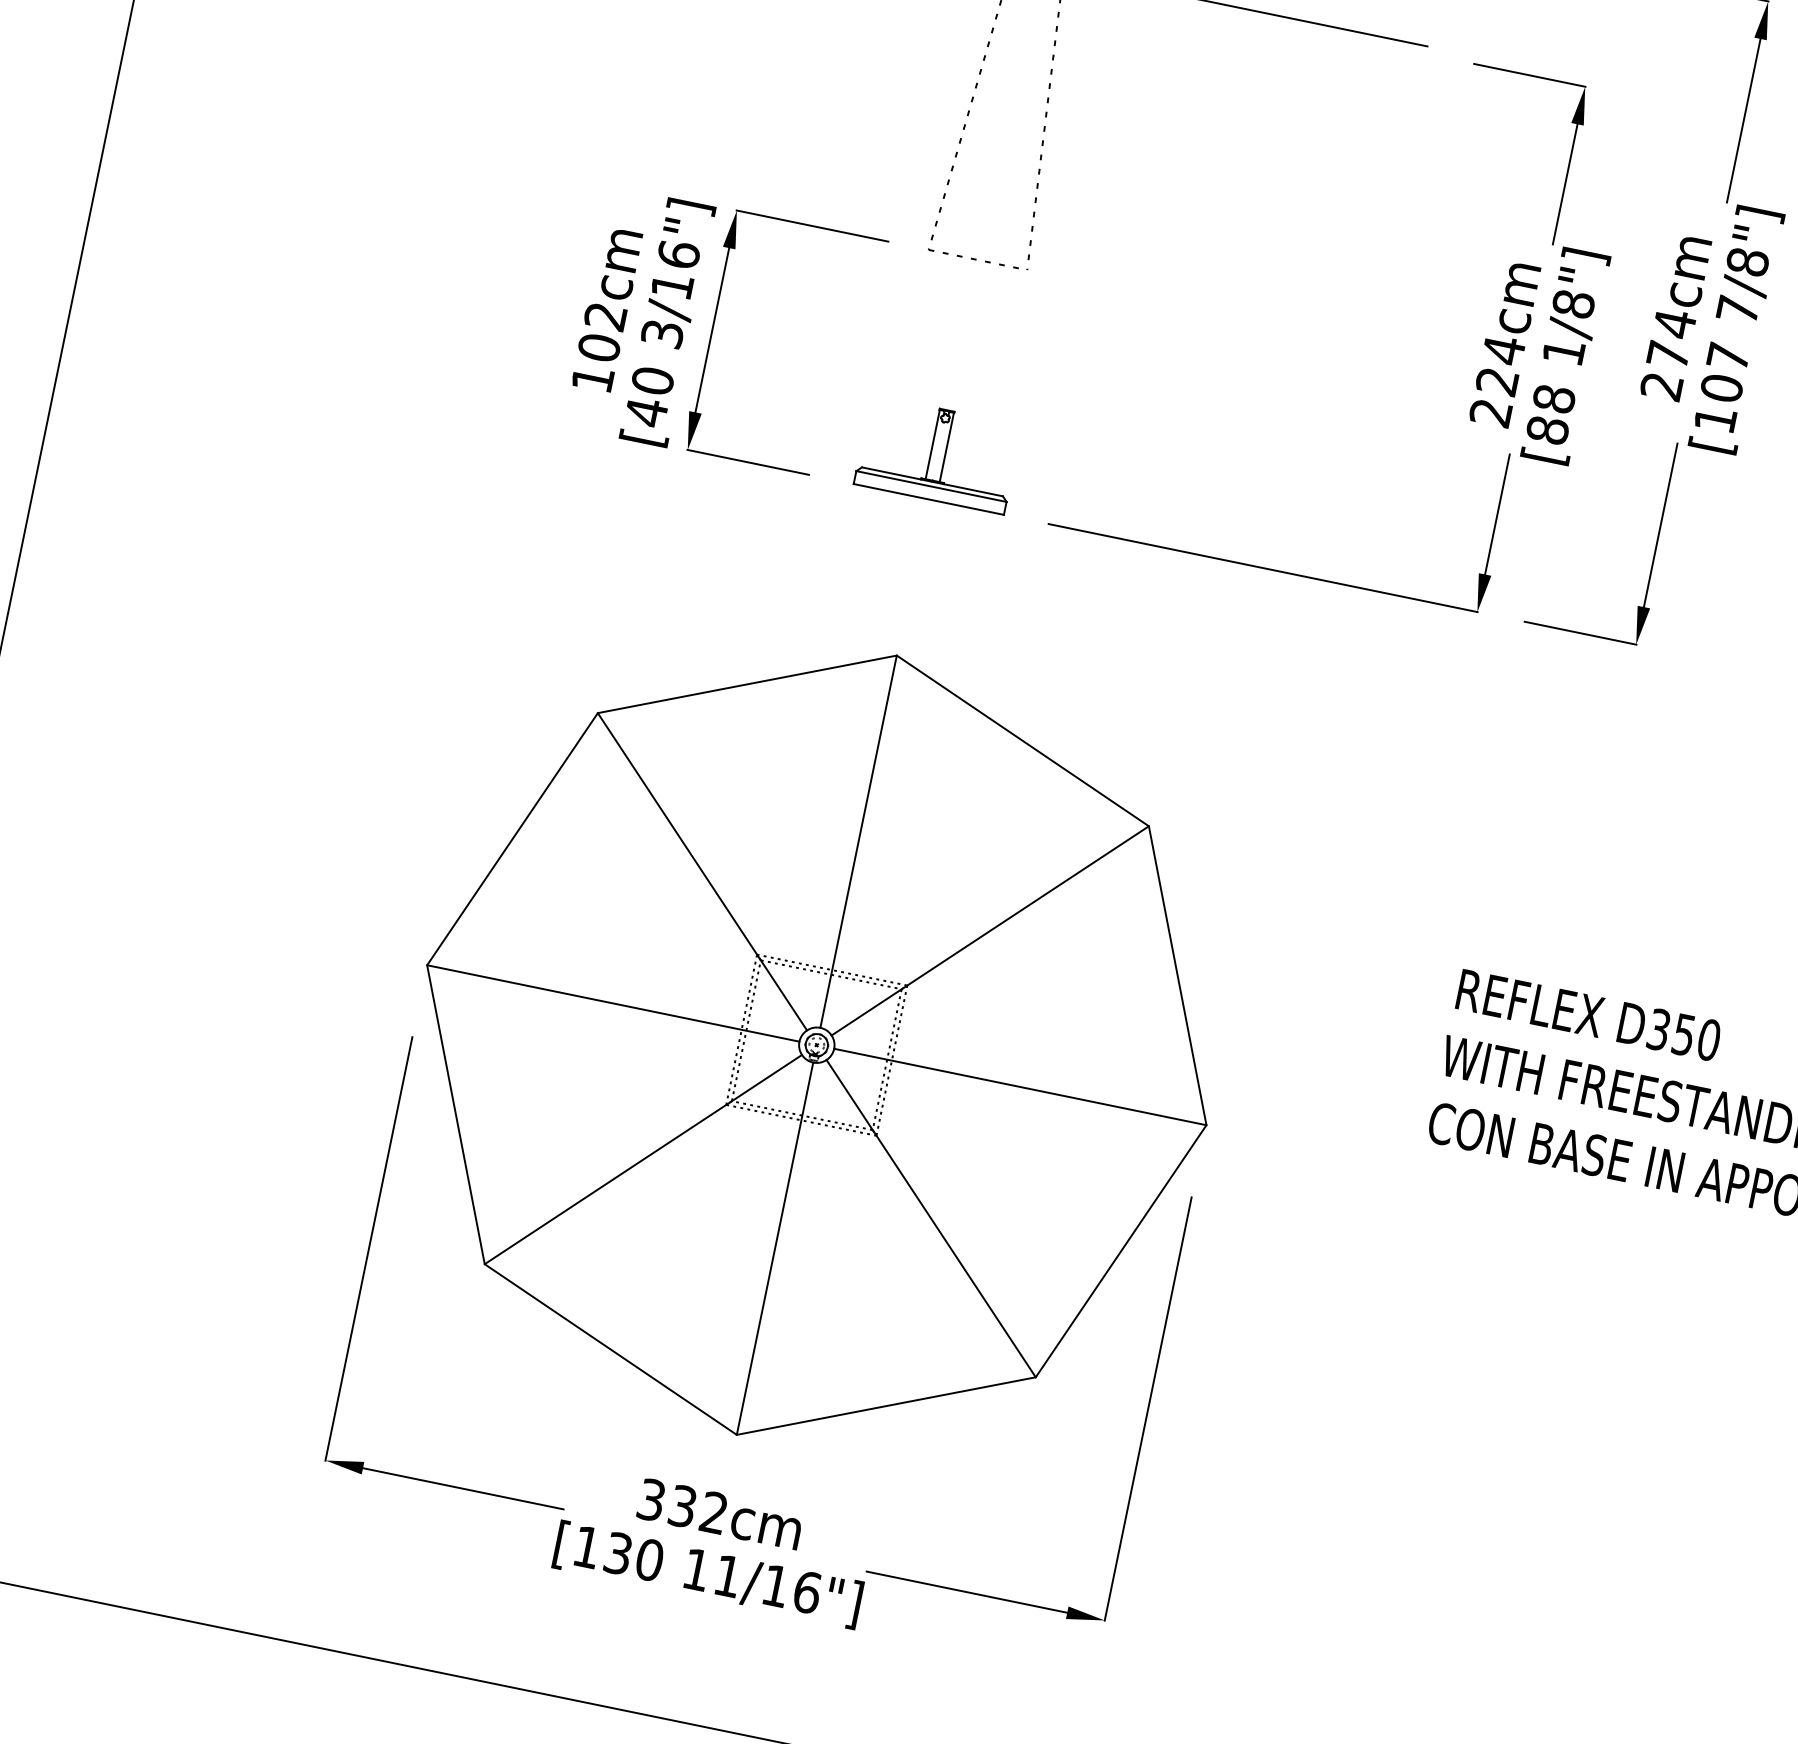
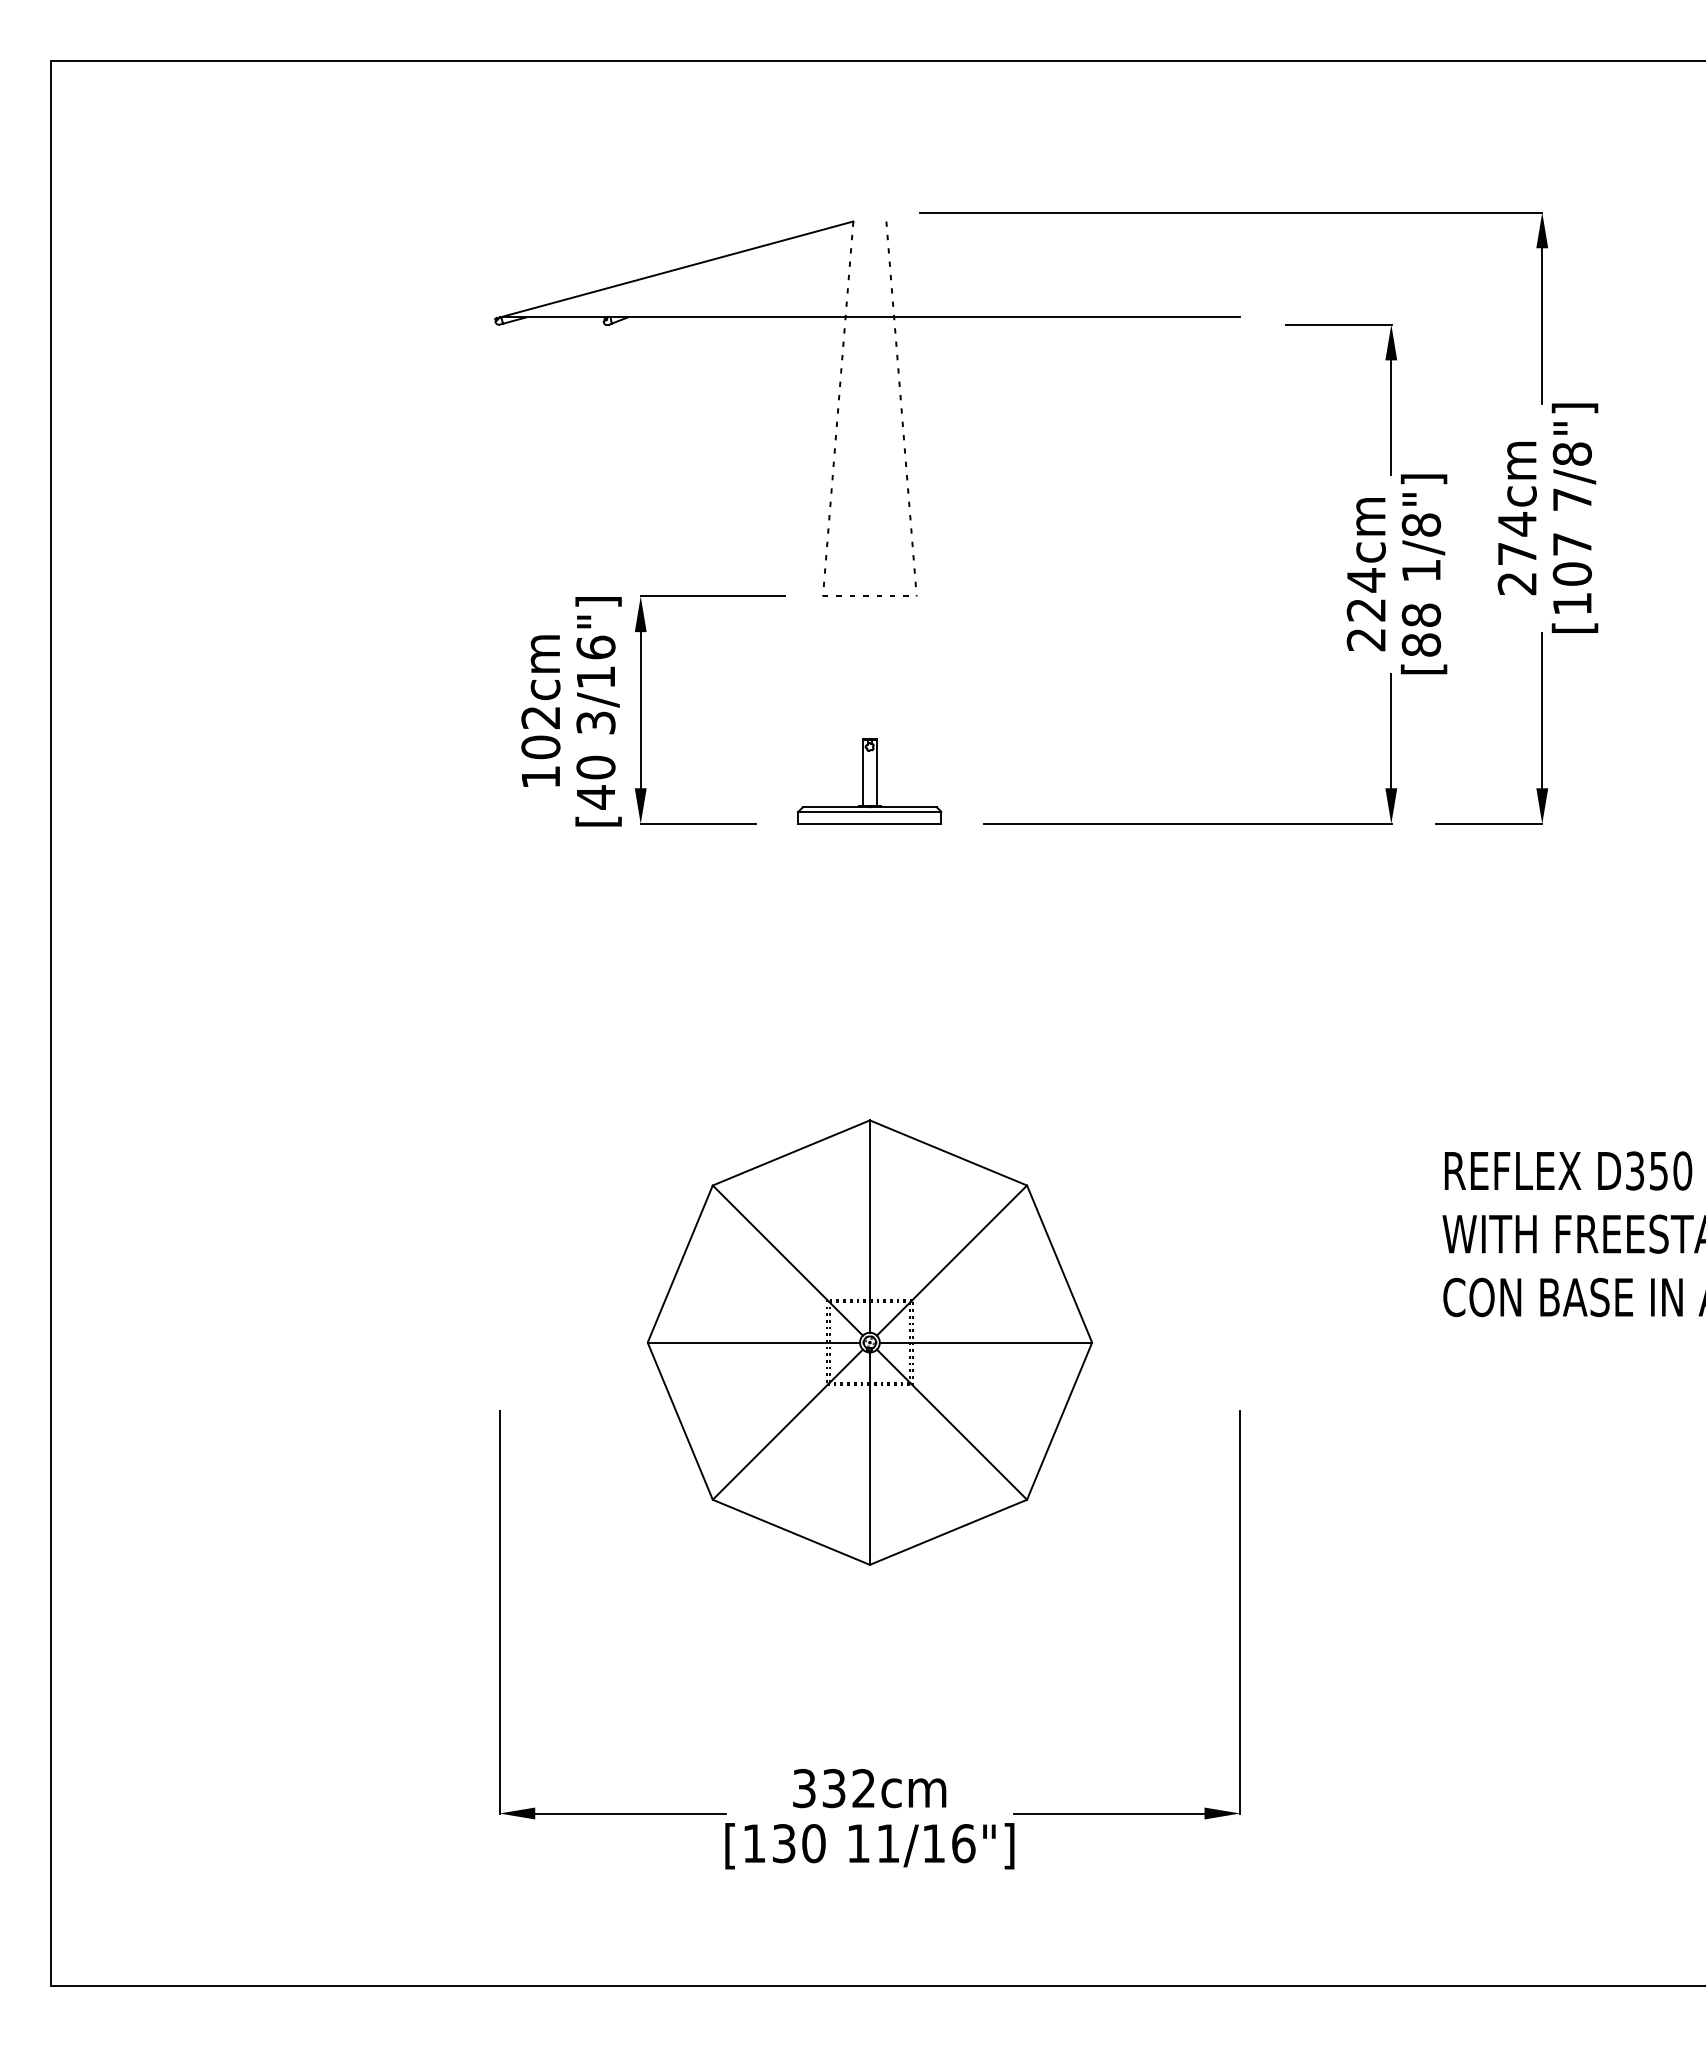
part: (816, 1044) -> (869, 1342), size x0.6

